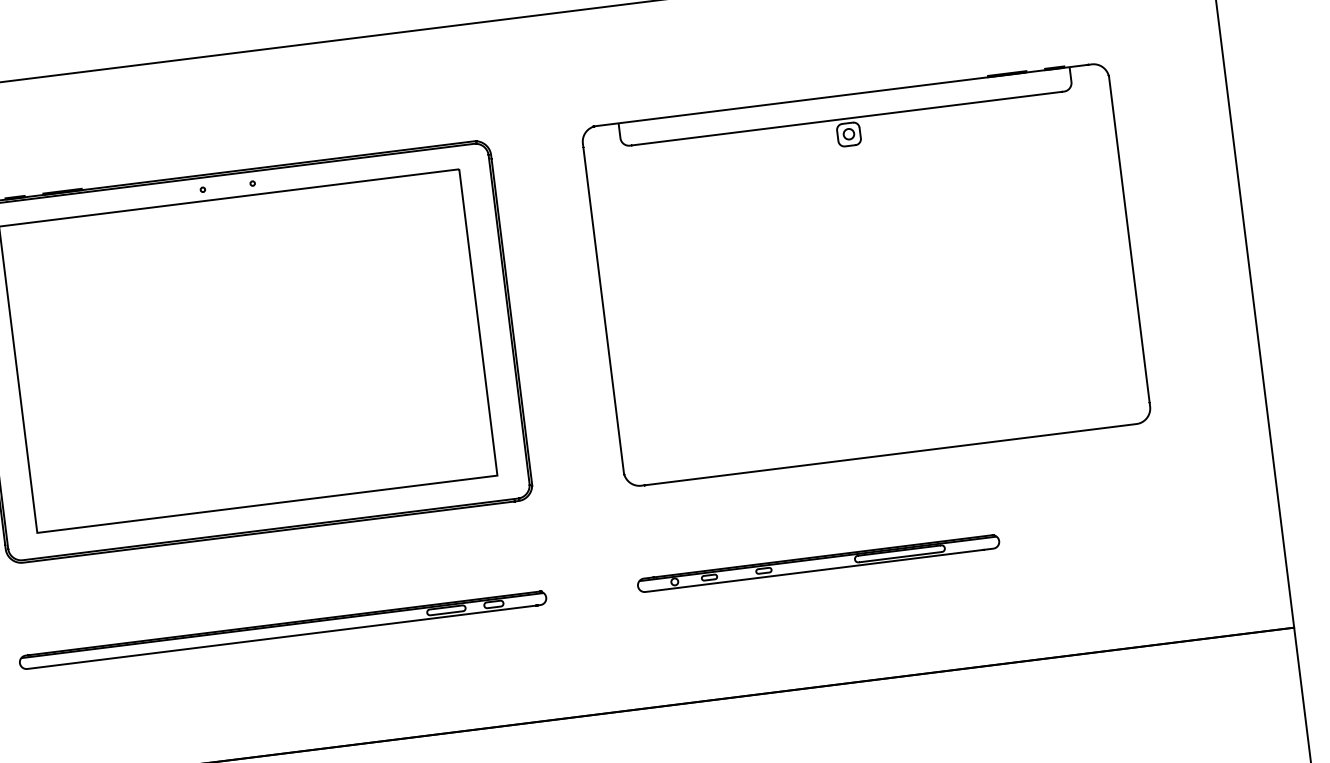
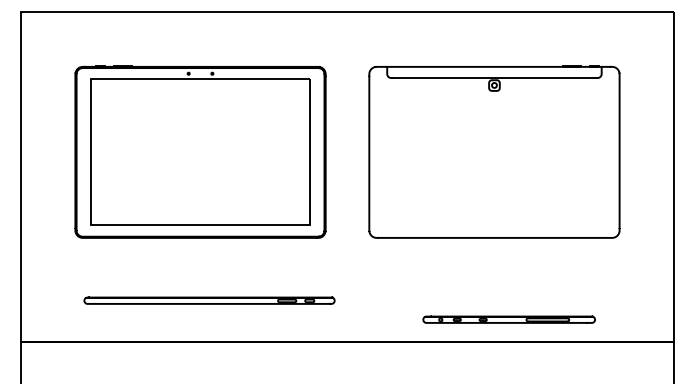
part: (817, 563) -> (508, 319), moved
part: (282, 629) -> (209, 300), moved

